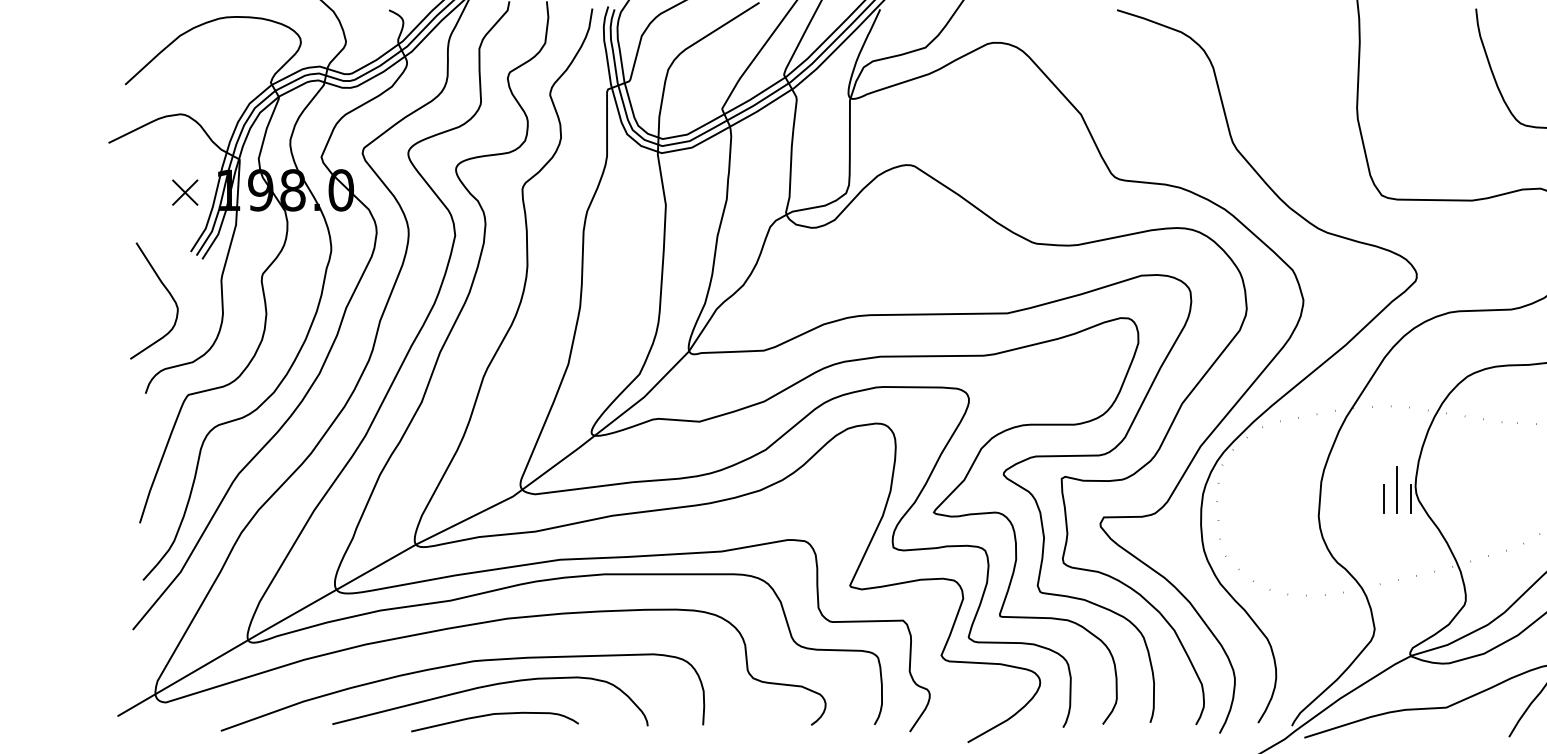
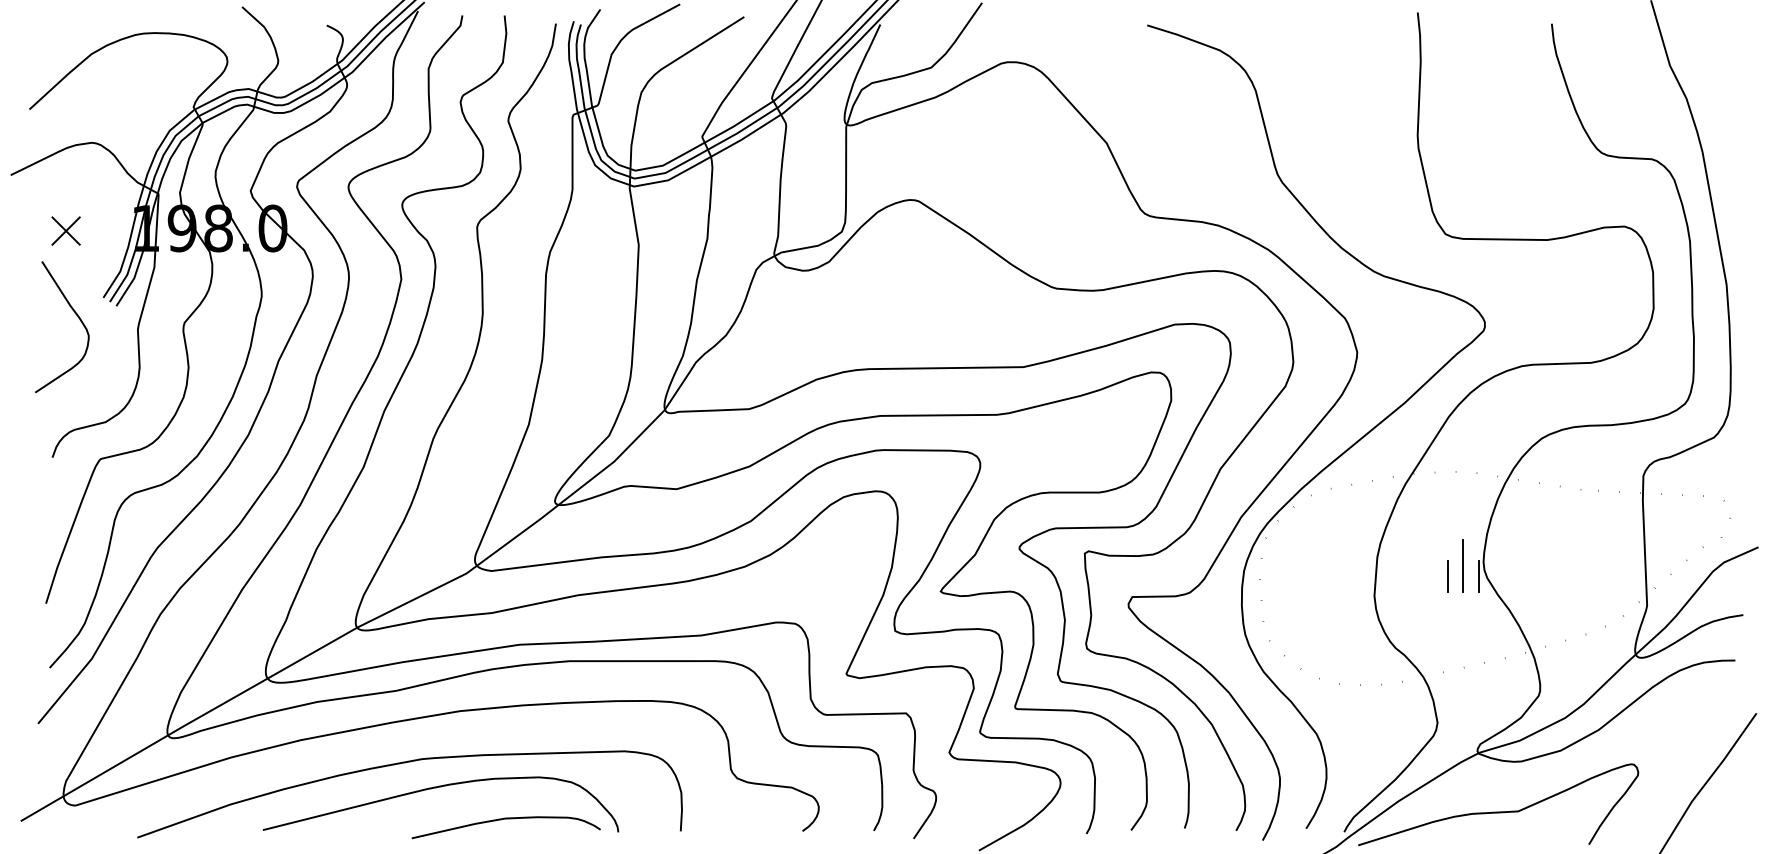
part: (184, 192) -> (65, 230), moved
curve: (167, 292) -> (77, 317), moved
curve: (494, 714) -> (505, 819), moved

